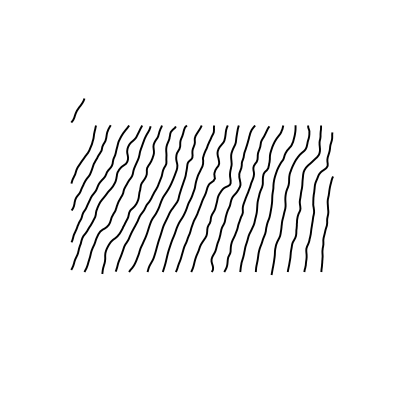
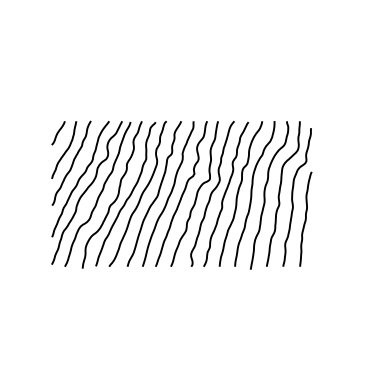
line: (77, 110) -> (58, 133), moved

